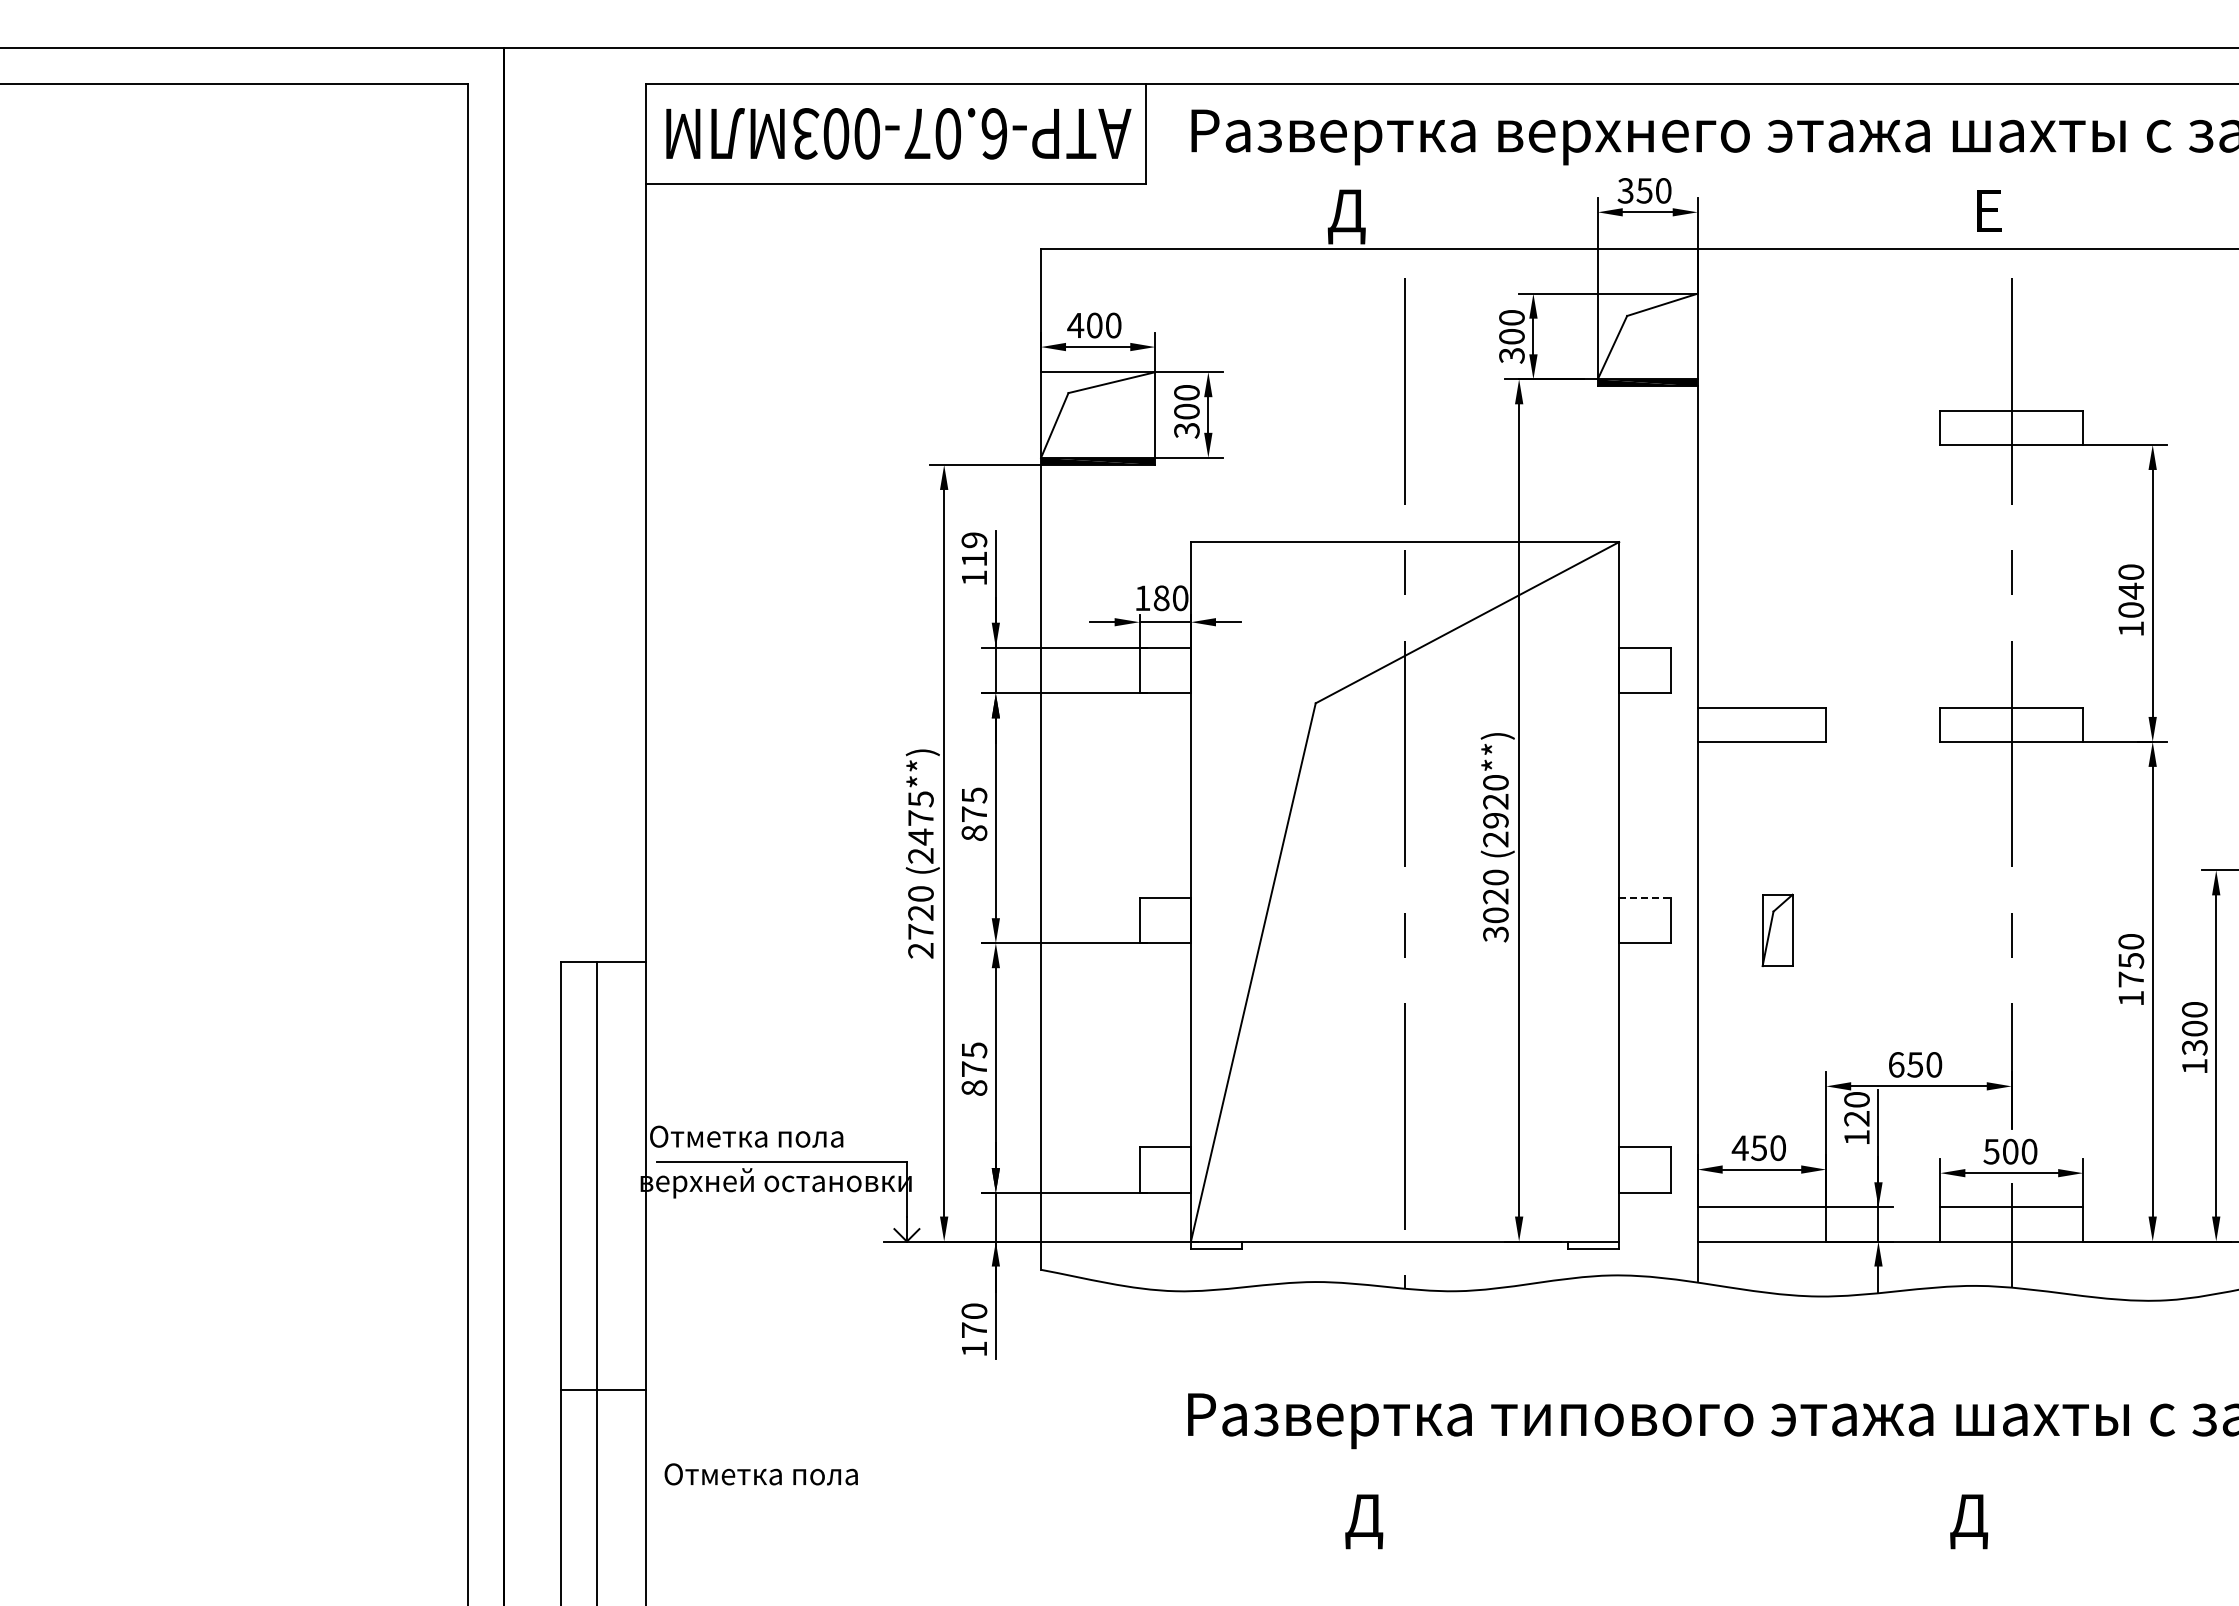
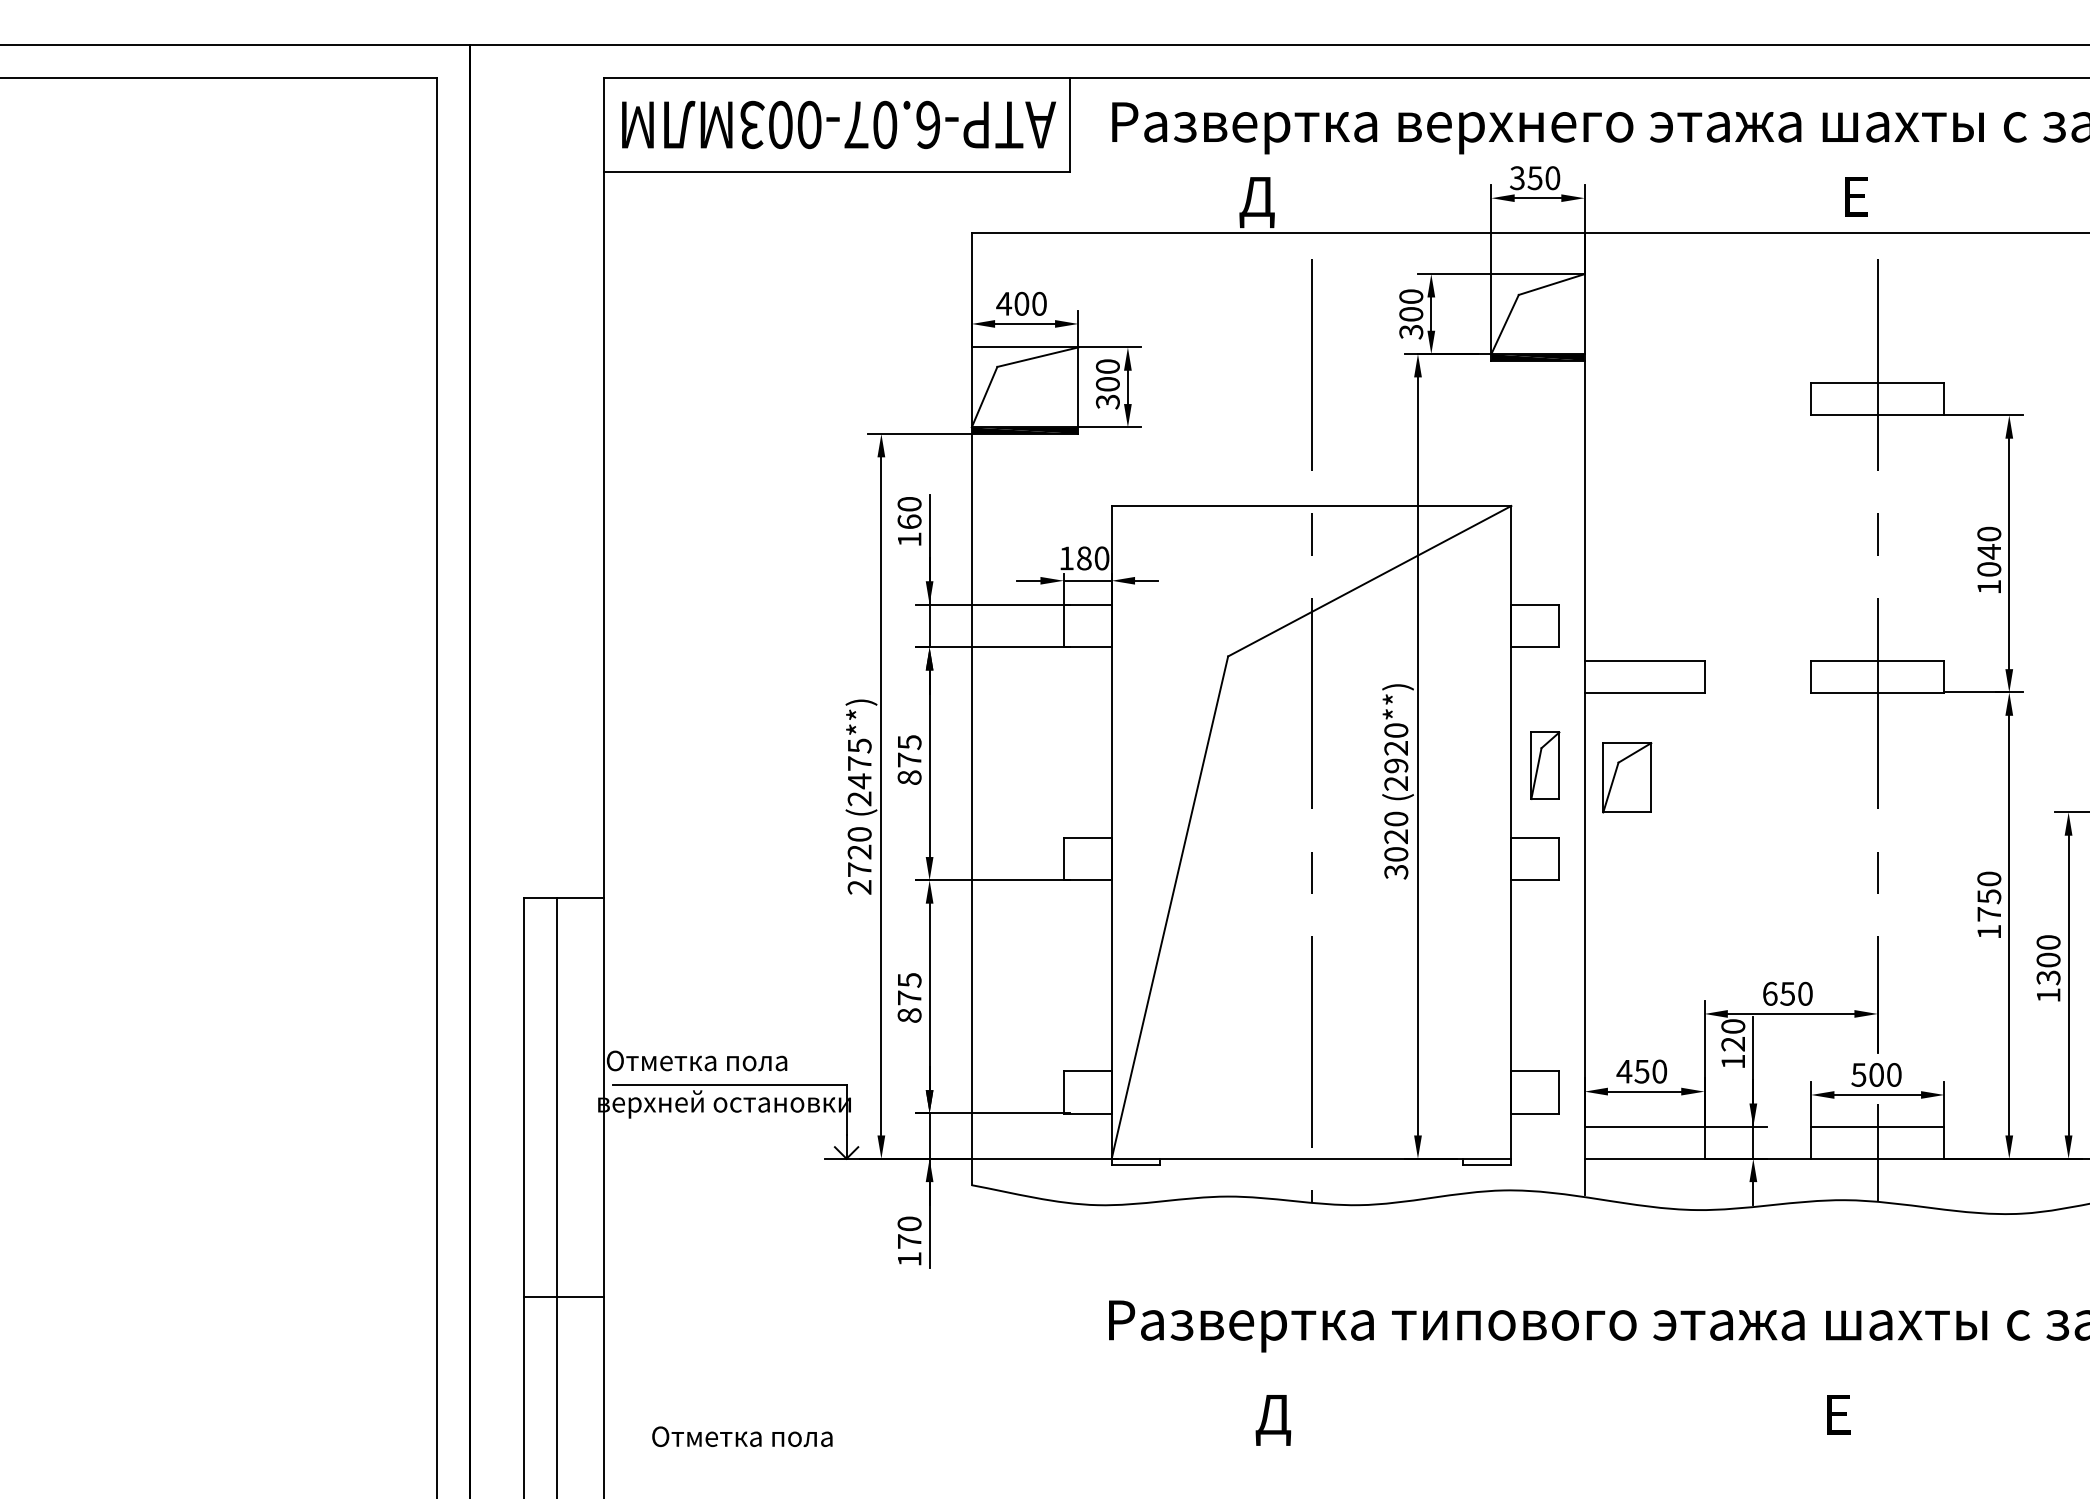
text: (974, 549) -> (909, 512), 119 -> 160
part: (1743, 833) -> (1627, 777), added
line: (1644, 897) -> (1534, 837), dashed -> solid
part: (1777, 929) -> (1545, 764), moved
text: (760, 1474) -> (741, 1436), moved
text: (1969, 1521) -> (1838, 1420), Д -> Е

